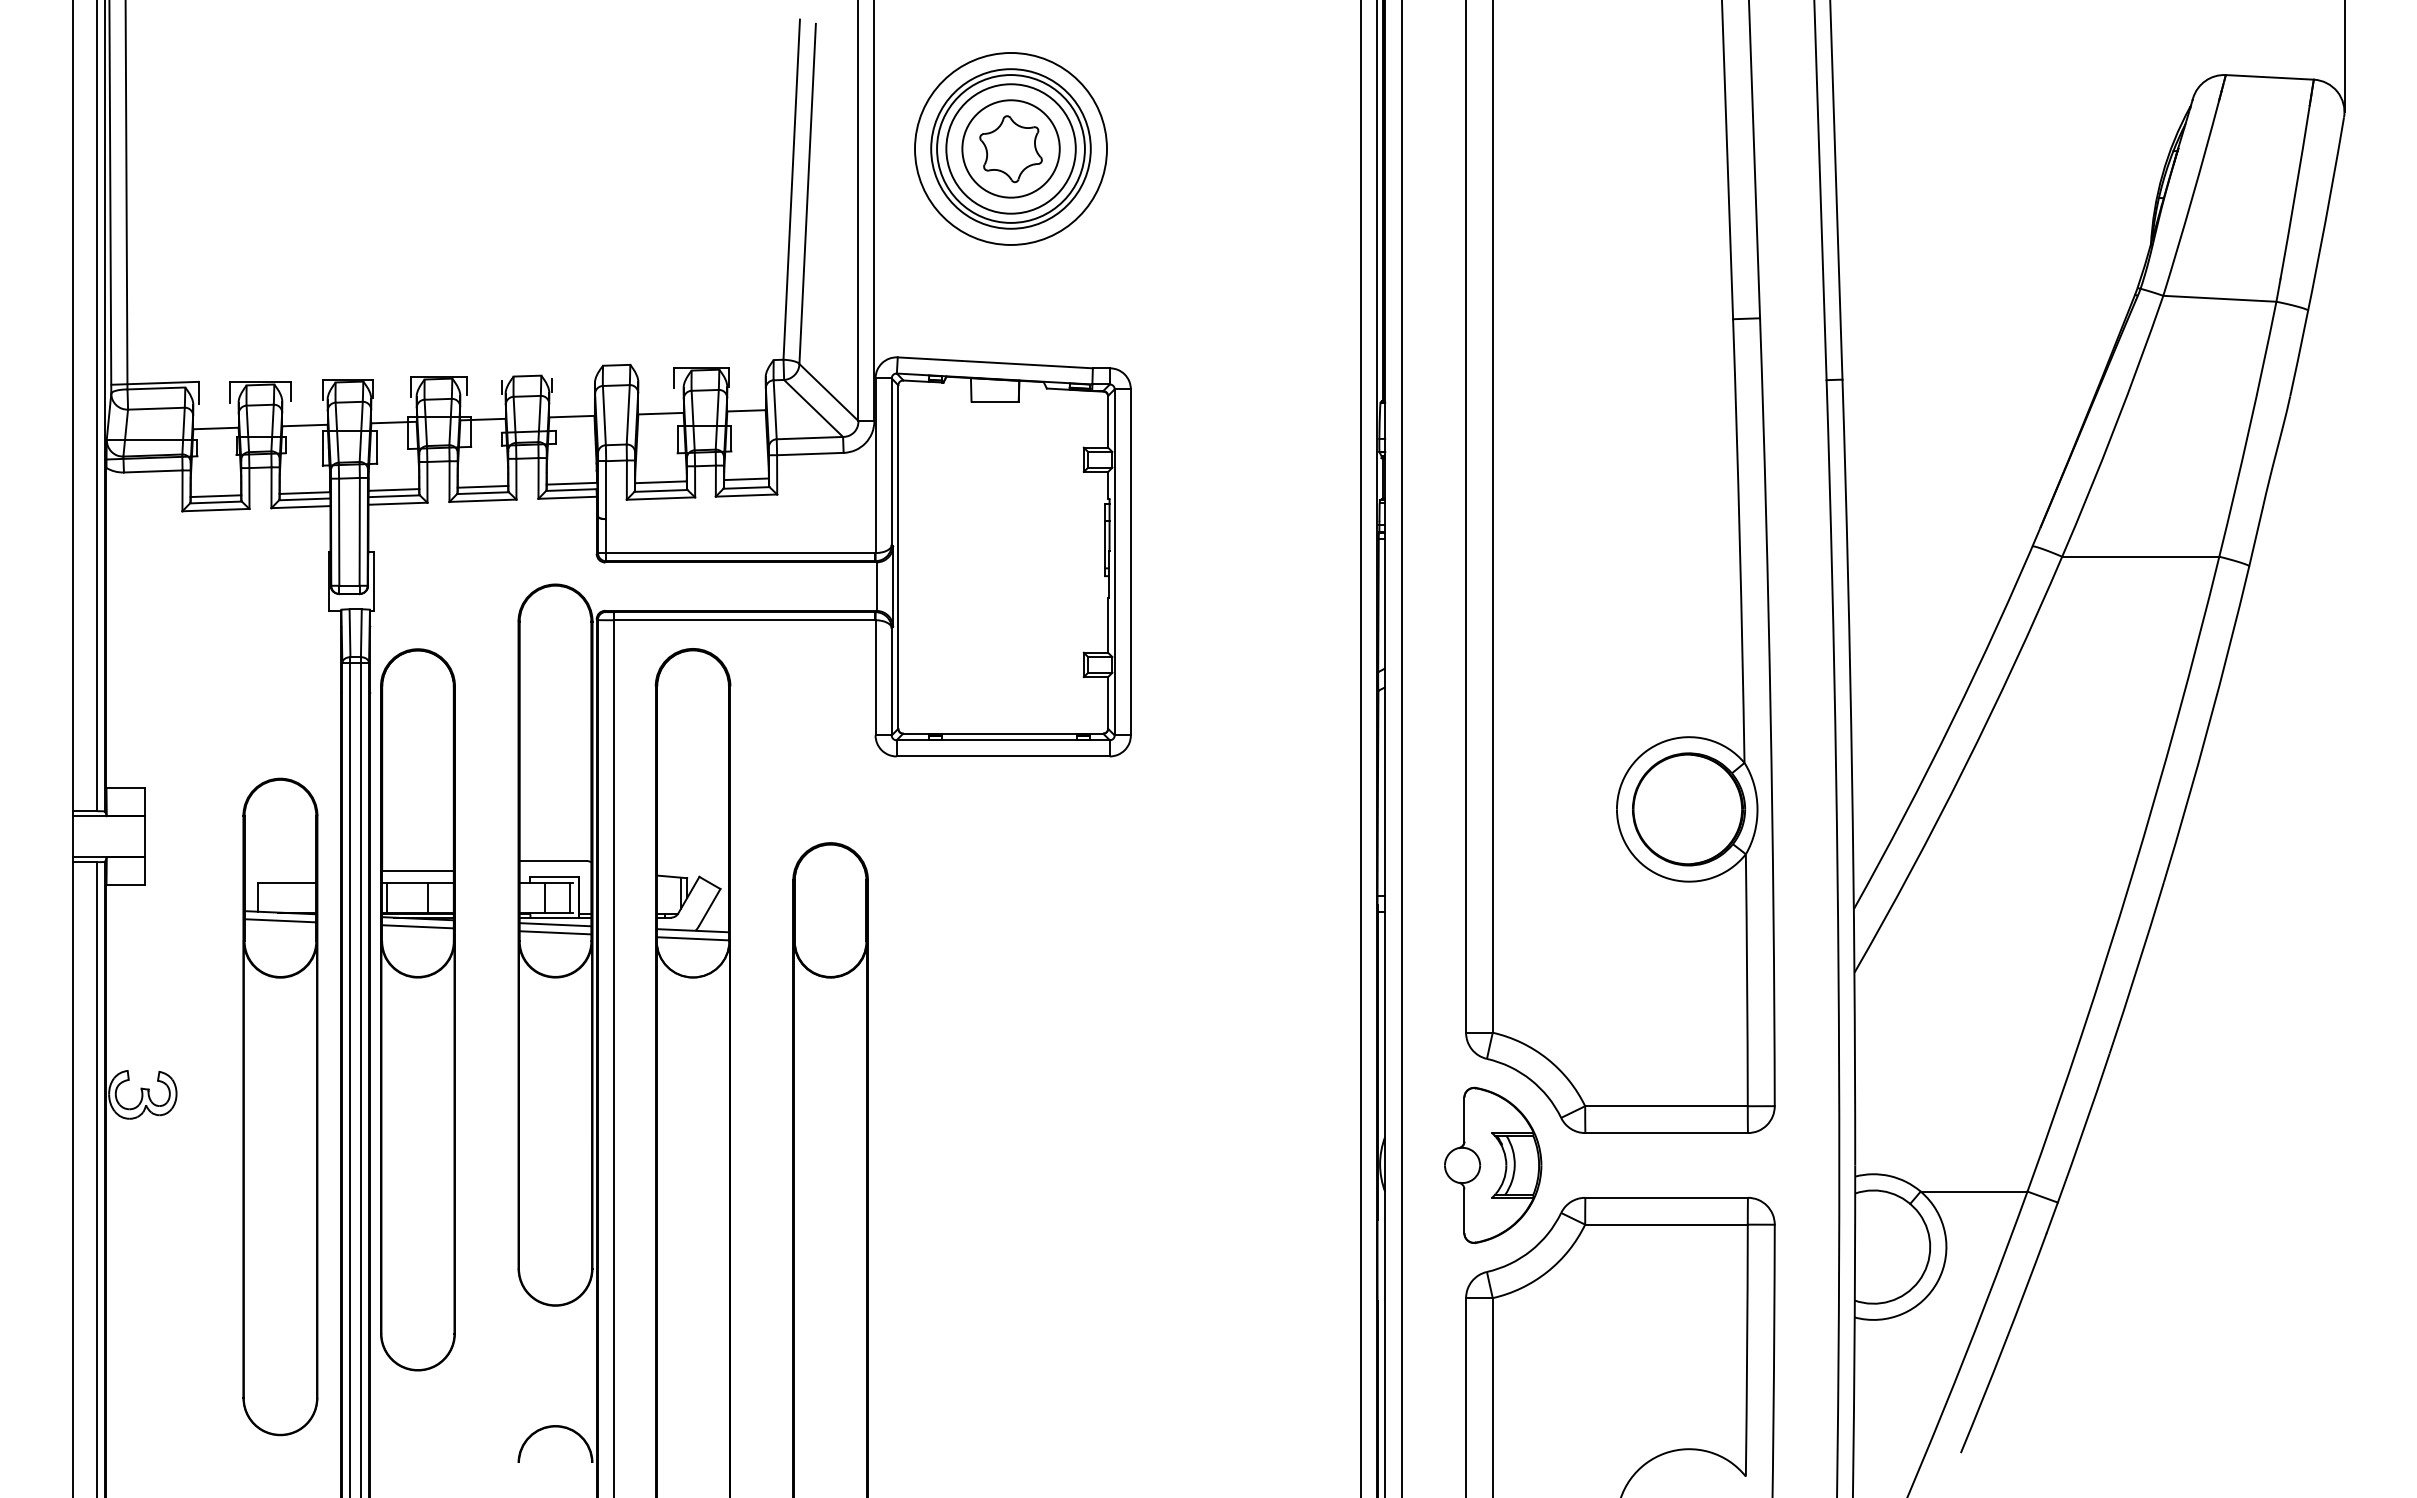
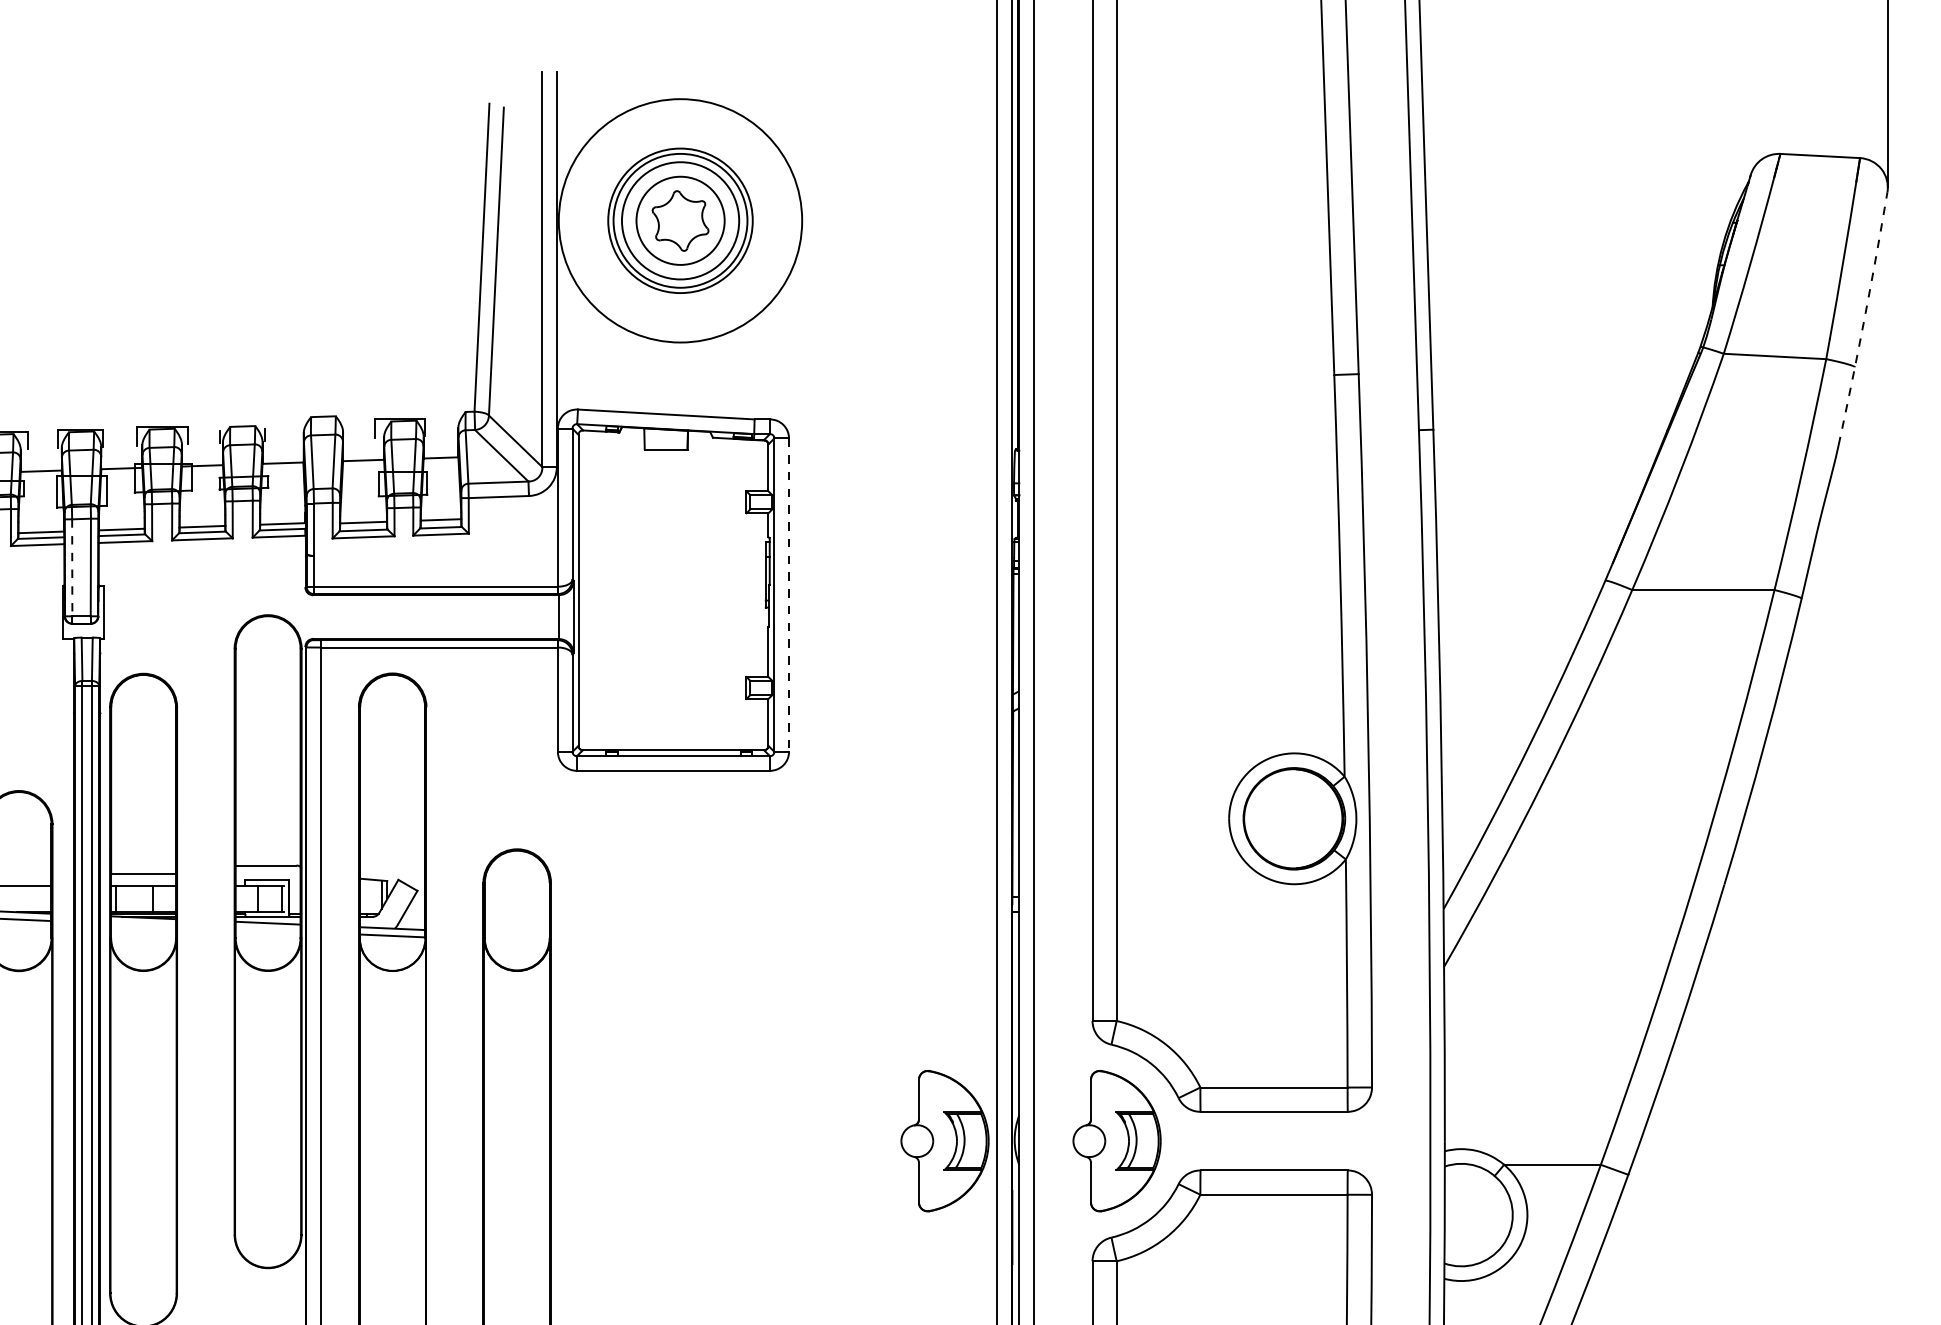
circle: (1011, 148) -> (680, 220), size x1.4
arc: (2318, 257) -> (1864, 319), solid -> dashed
line: (339, 532) -> (72, 568), solid -> dashed
line: (1130, 562) -> (788, 595), solid -> dashed
line: (417, 926) -> (143, 924), removed
line: (555, 932) -> (268, 930), removed
part: (1303, 1164) -> (945, 1140), added

